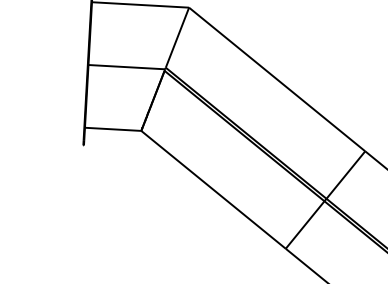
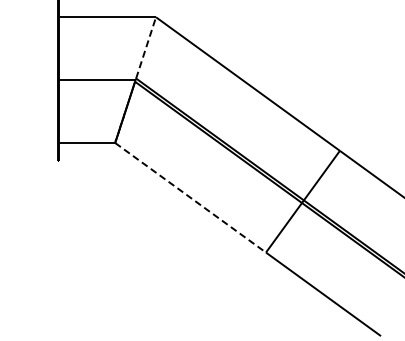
line: (177, 37) -> (146, 47), solid -> dashed
line: (214, 190) -> (191, 198), solid -> dashed

